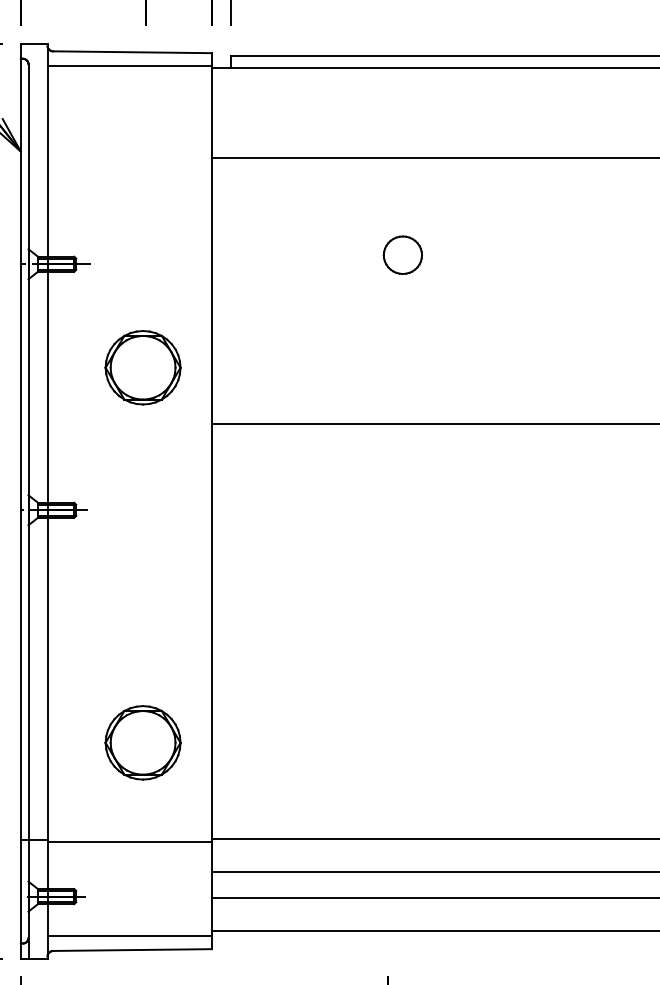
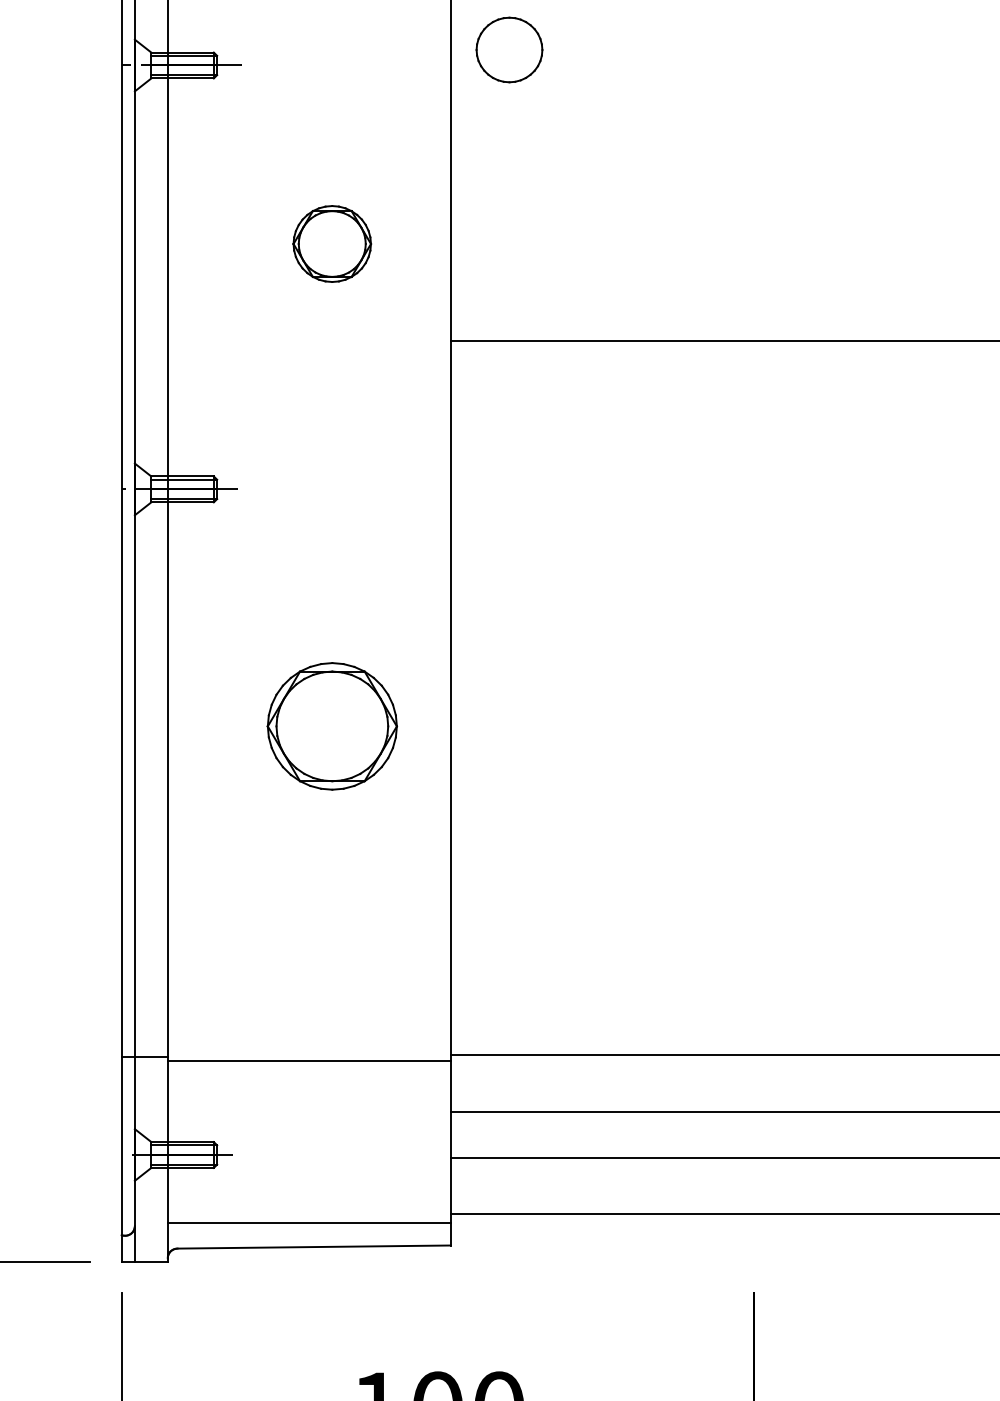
part: (402, 254) -> (508, 48), moved
part: (142, 367) -> (331, 243), size x0.6
part: (142, 742) -> (331, 725), moved

